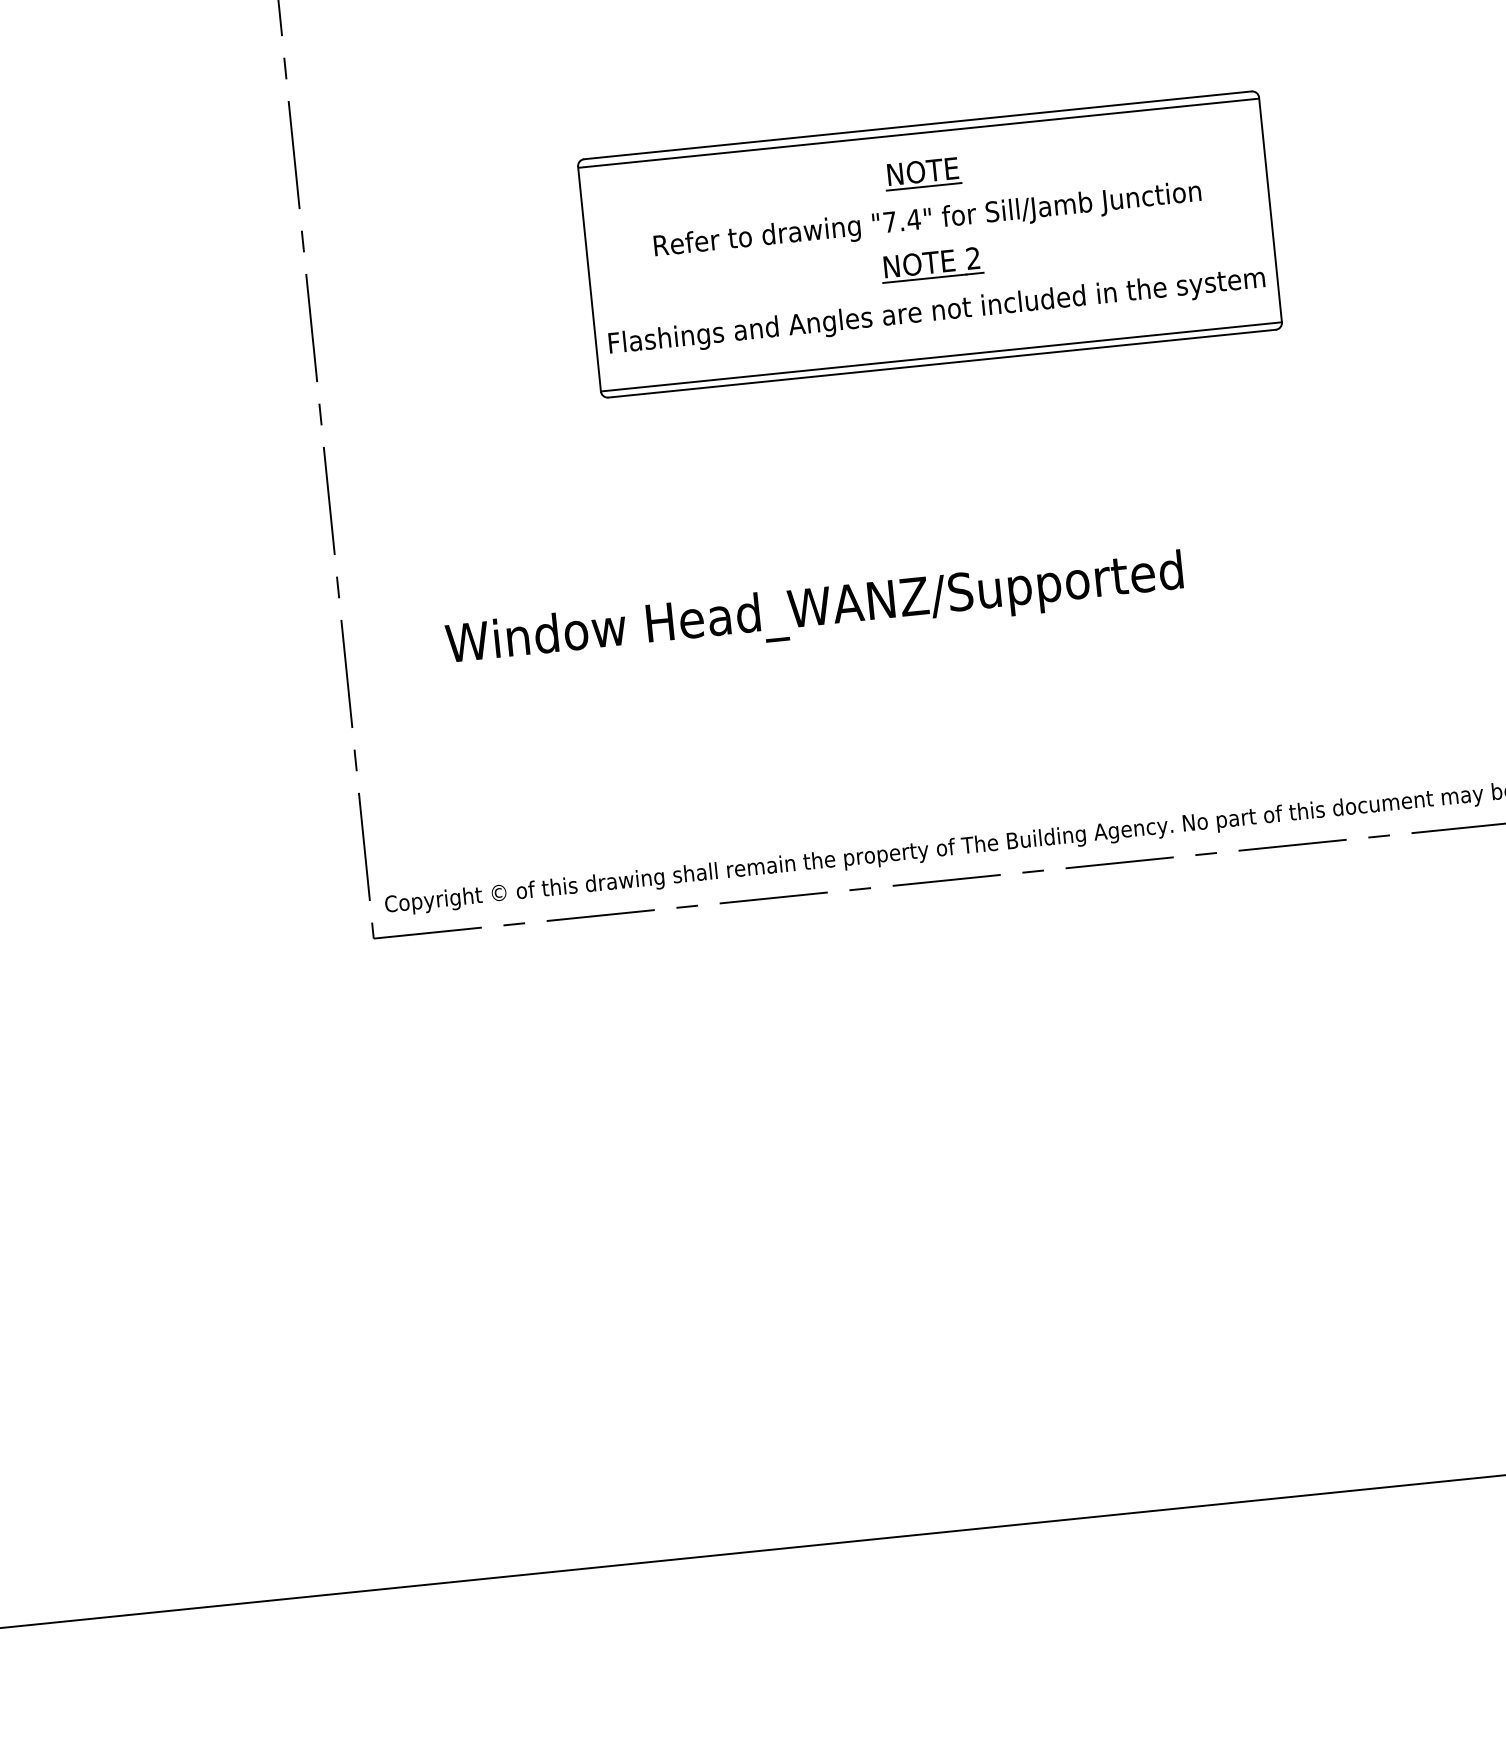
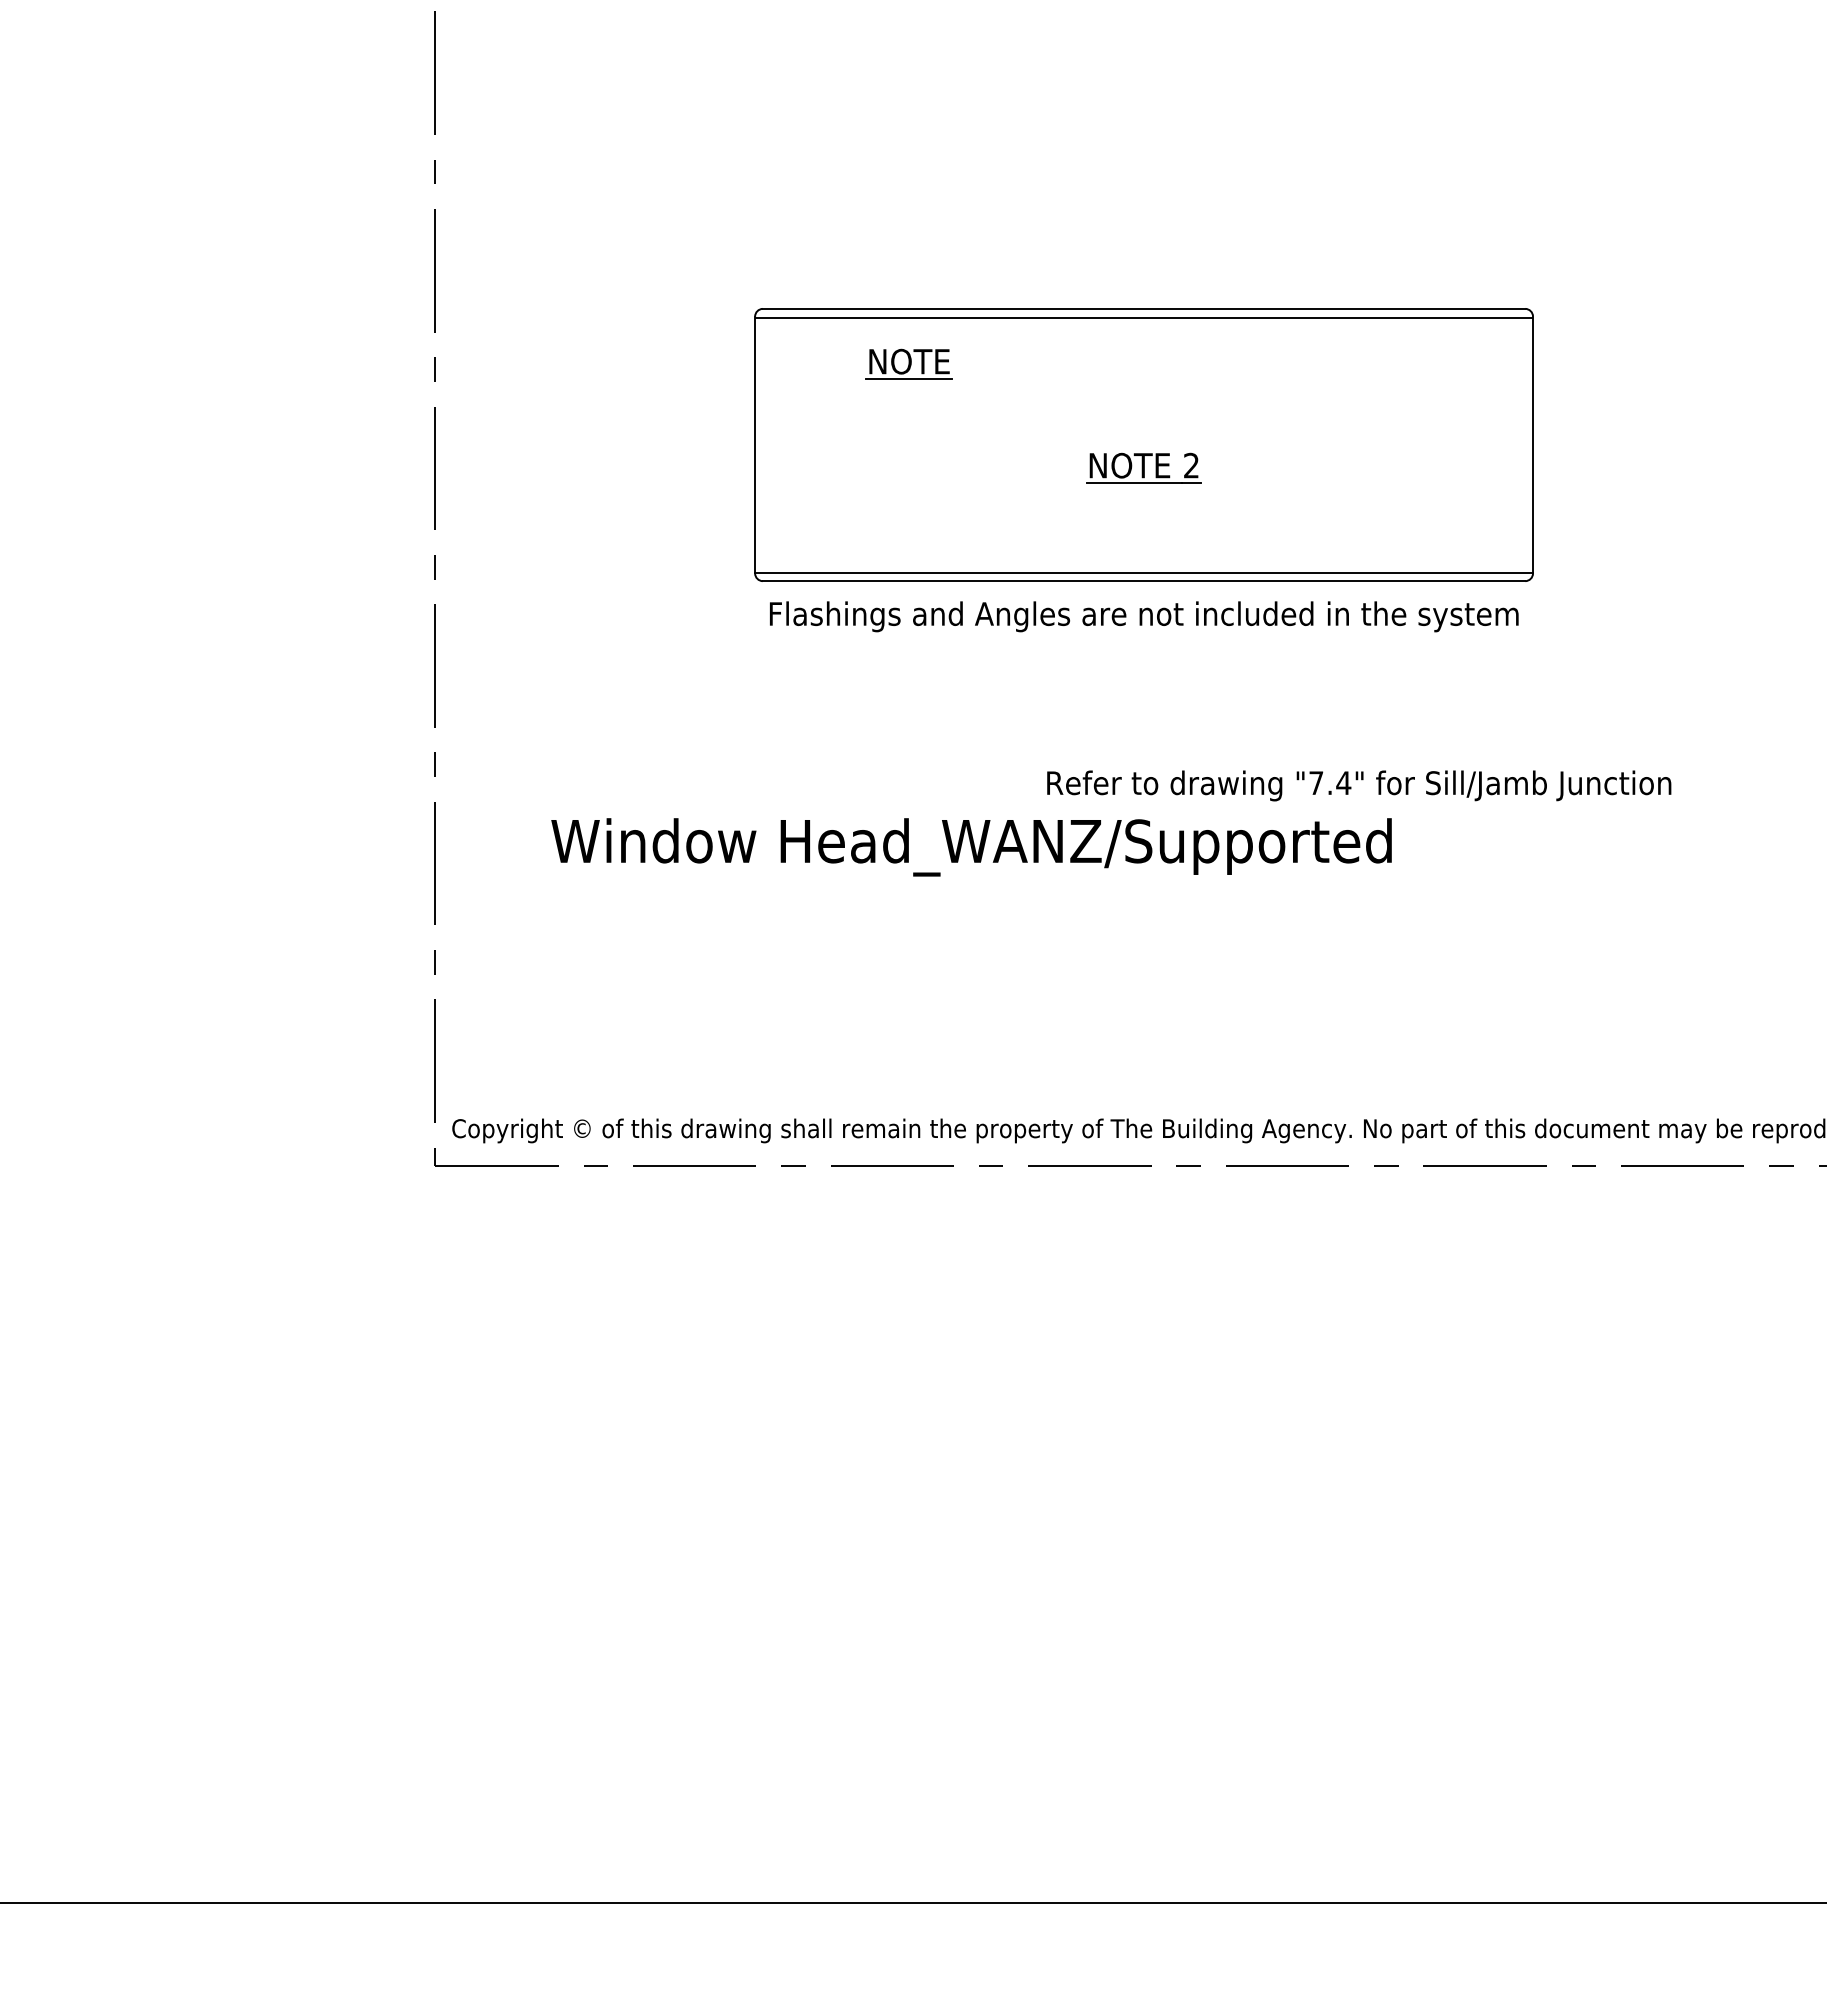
part: (922, 173) -> (908, 363), moved
text: (927, 220) -> (1359, 785), moved
text: (937, 312) -> (1144, 616), moved

